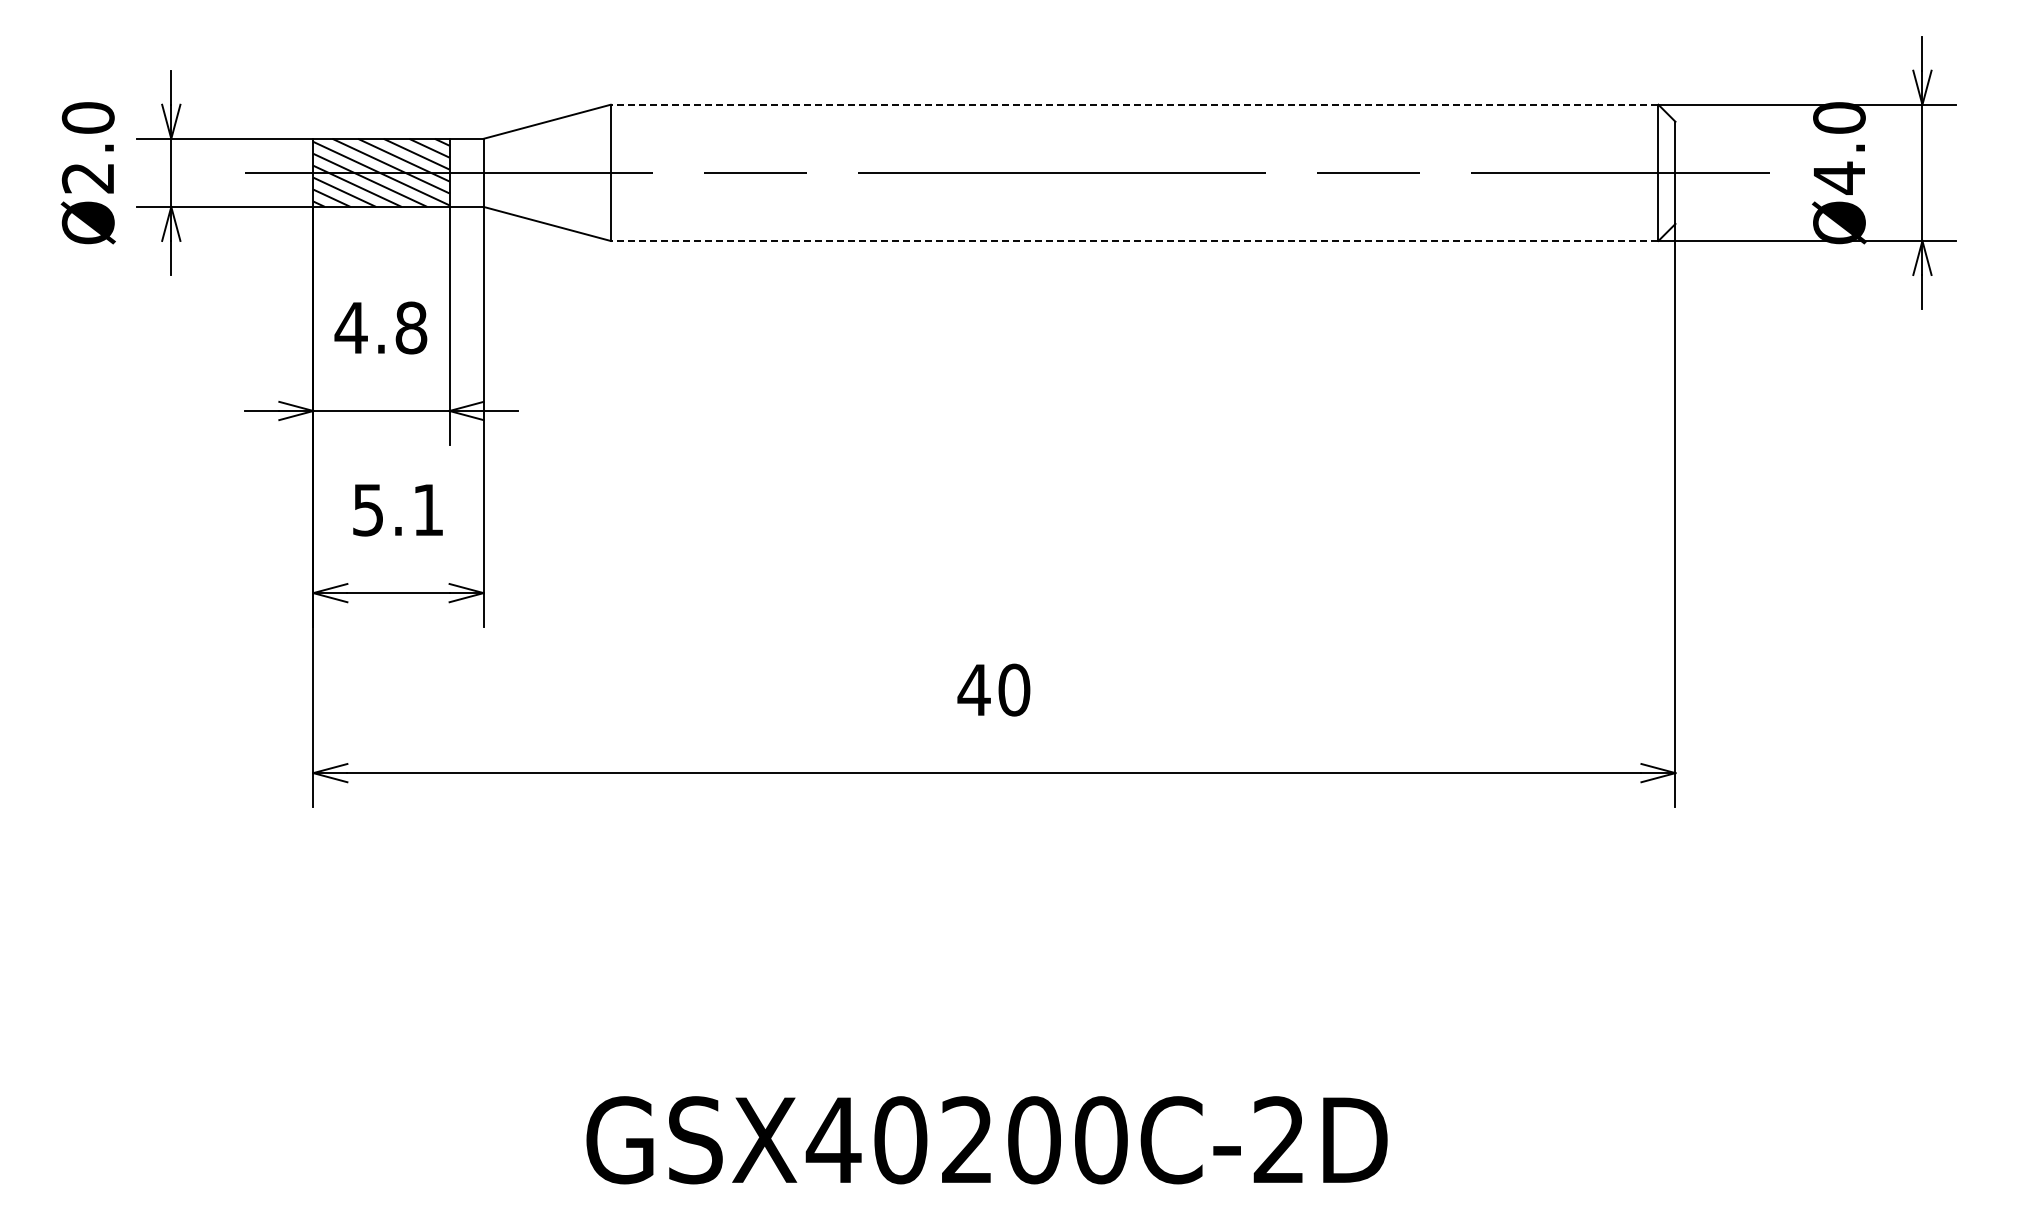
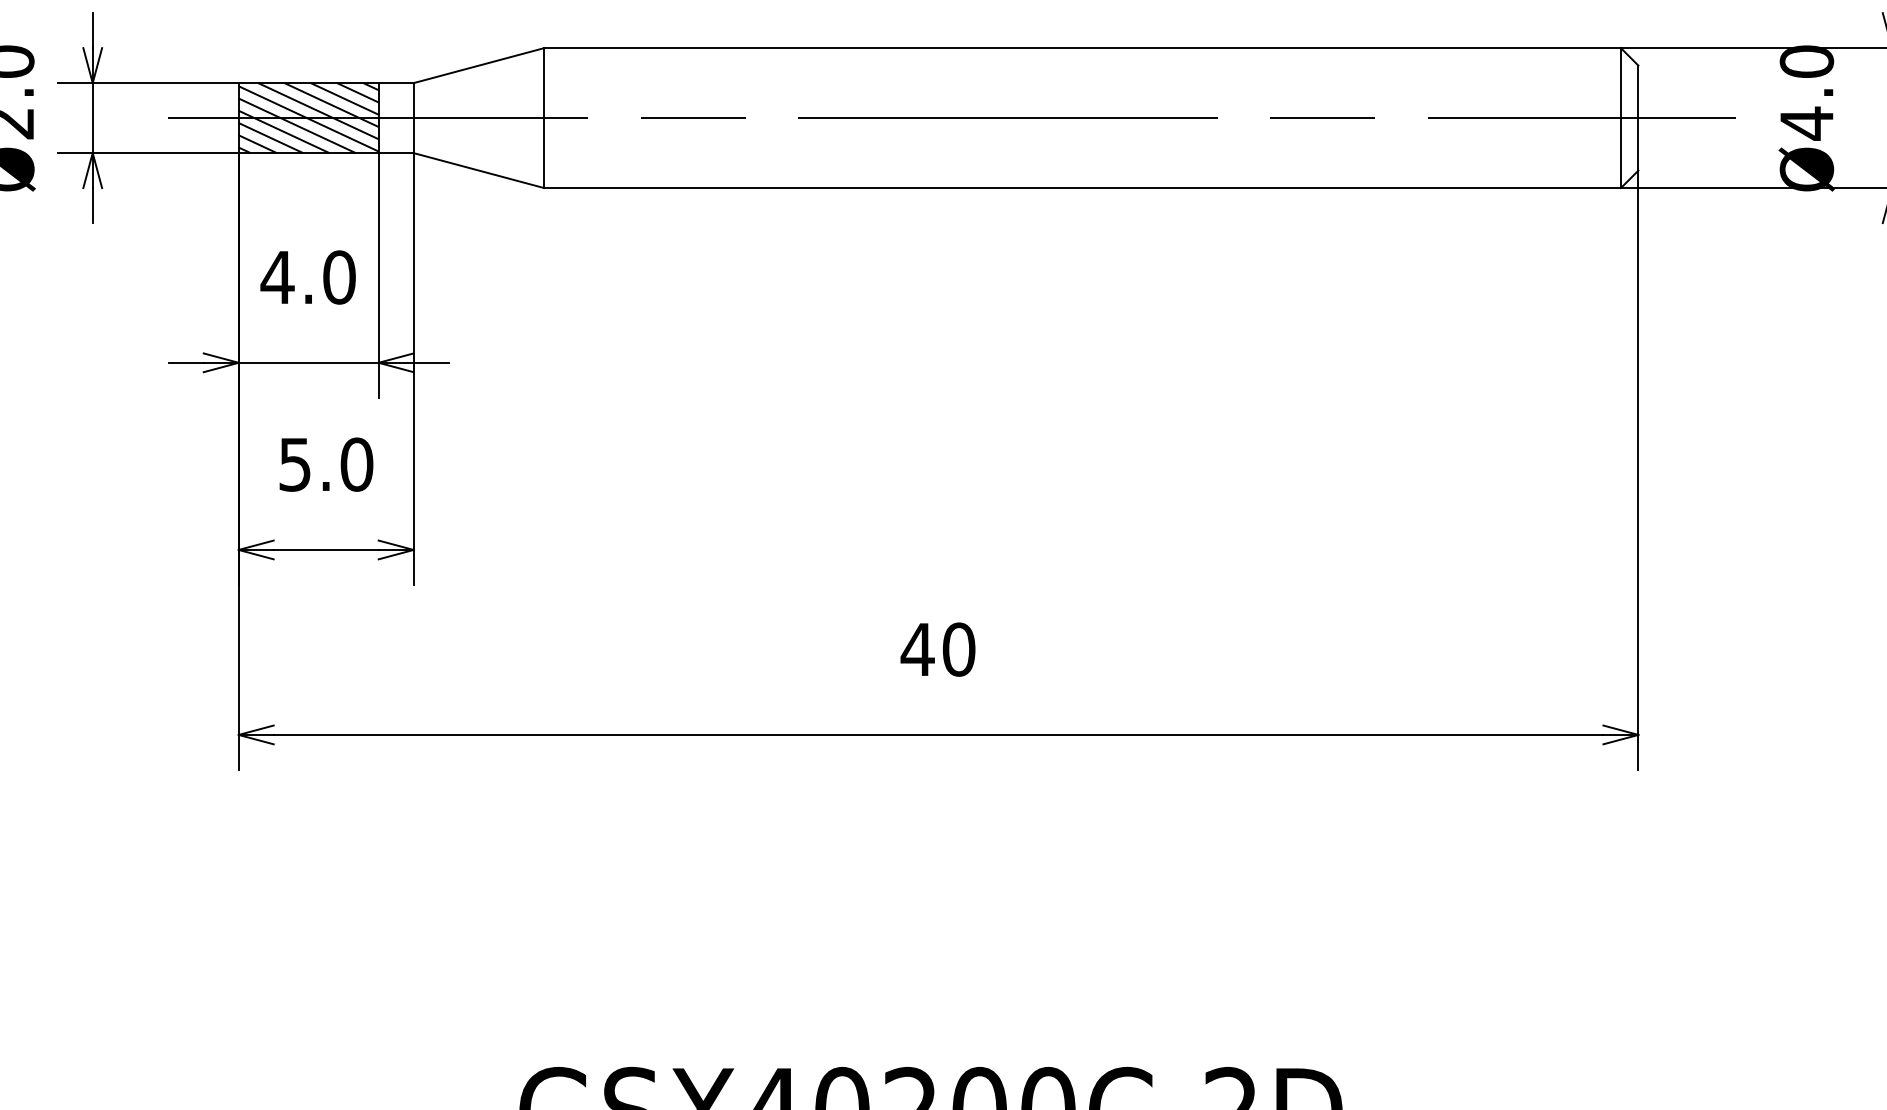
line: (1134, 104) -> (1082, 47), dashed -> solid
line: (1134, 240) -> (1082, 187), dashed -> solid
text: (411, 327) -> (339, 277), 4.8 -> 4.0
text: (428, 509) -> (357, 464), 5.1 -> 5.0

